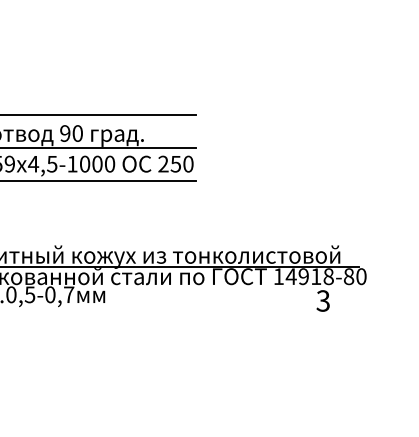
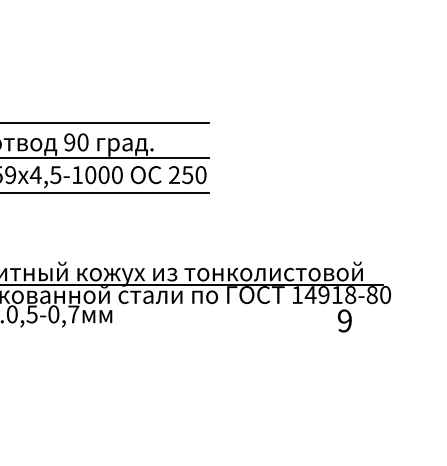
text: (322, 300) -> (344, 320), 3 -> 9

